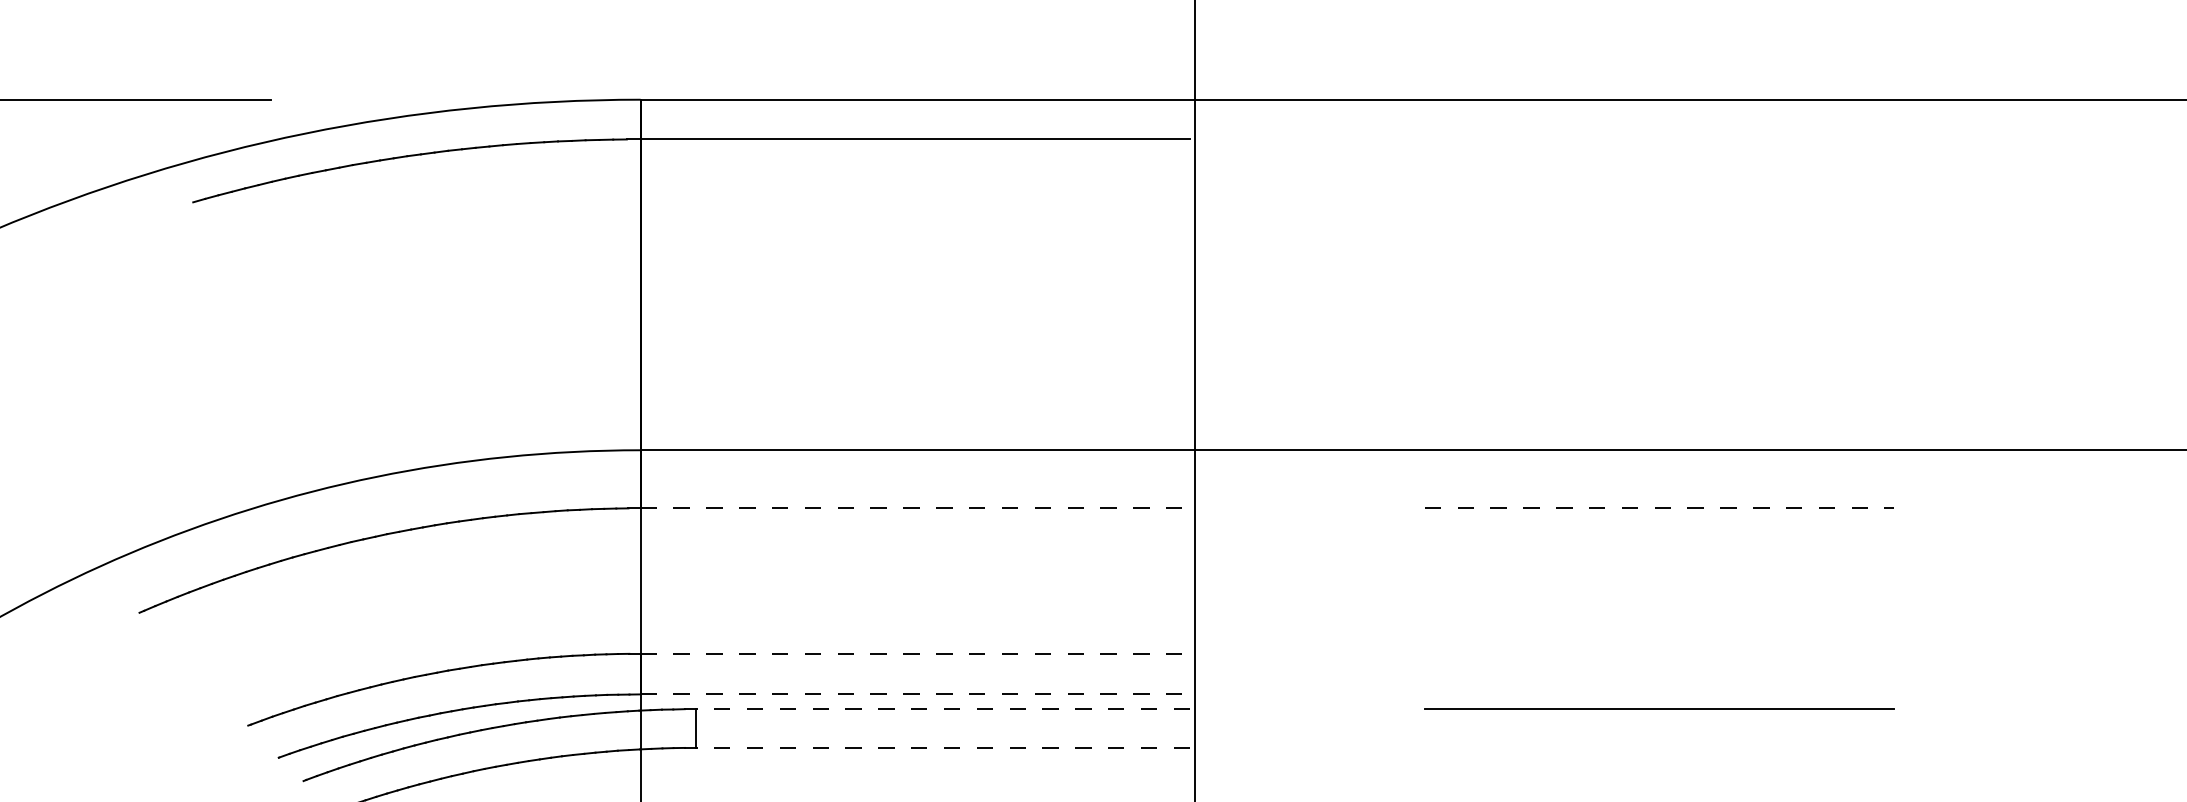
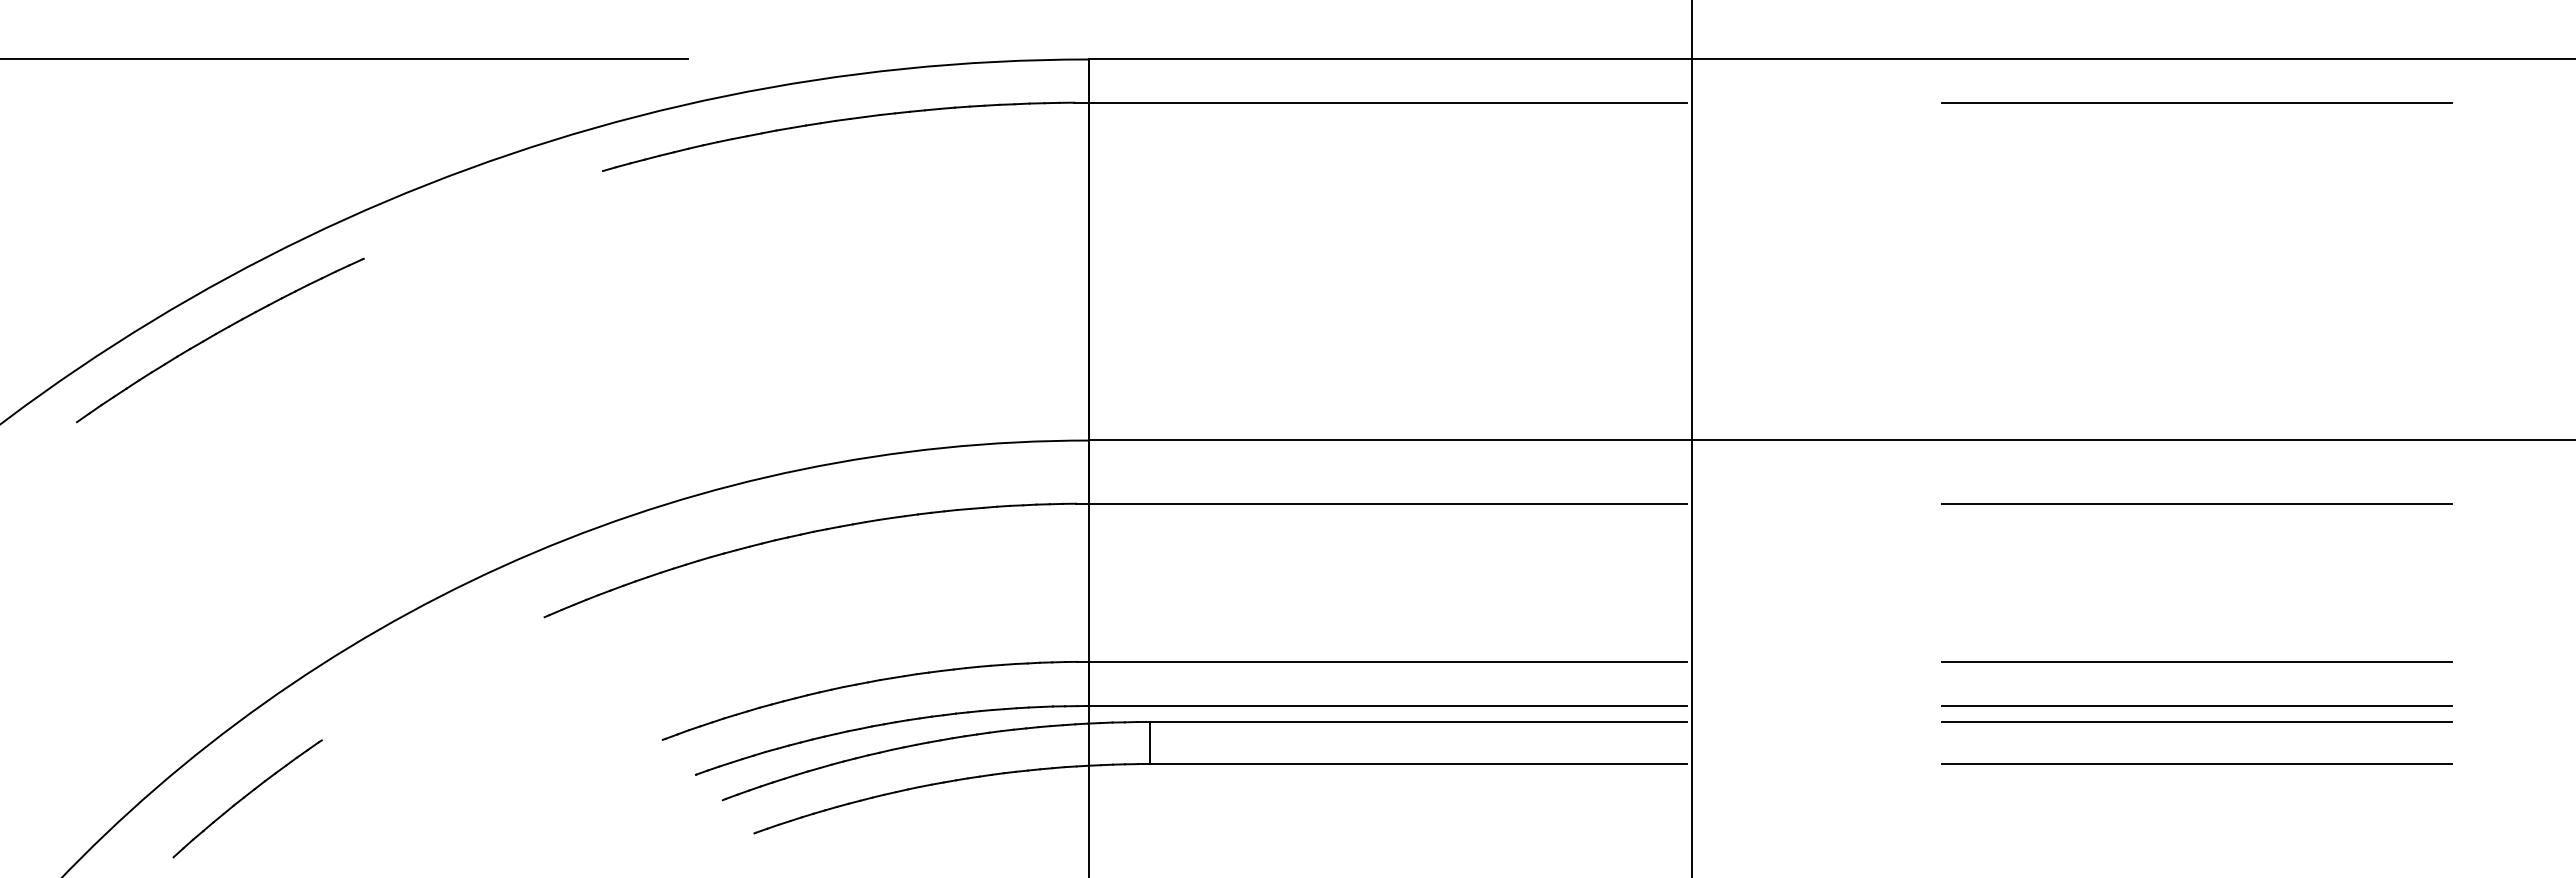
line: (1659, 139) -> (2196, 102), added
line: (915, 508) -> (1388, 503), dashed -> solid
line: (1659, 508) -> (2196, 503), dashed -> solid
line: (915, 653) -> (1388, 661), dashed -> solid
line: (1659, 653) -> (2196, 661), added
line: (915, 693) -> (1388, 705), dashed -> solid
line: (1659, 693) -> (2196, 705), added
line: (943, 709) -> (1418, 722), dashed -> solid
line: (943, 748) -> (1418, 764), dashed -> solid
line: (1659, 748) -> (2196, 764), added

